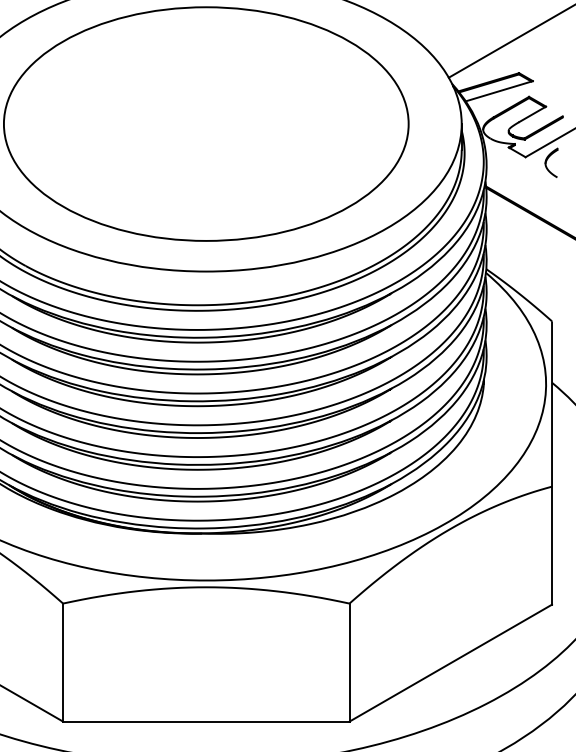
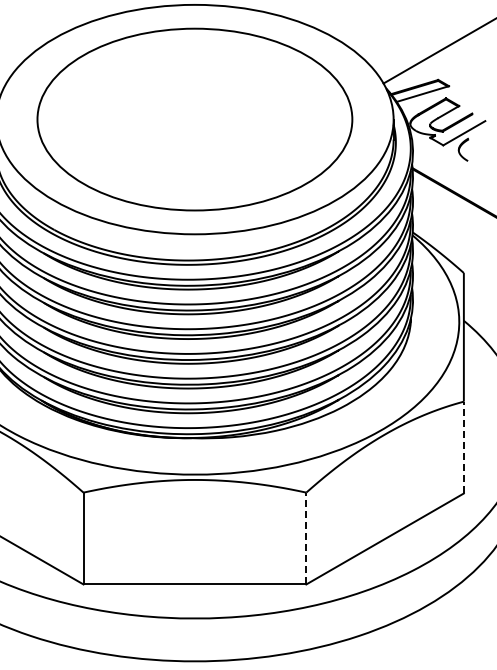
line: (551, 545) -> (463, 447), solid -> dashed
line: (349, 662) -> (306, 538), solid -> dashed

